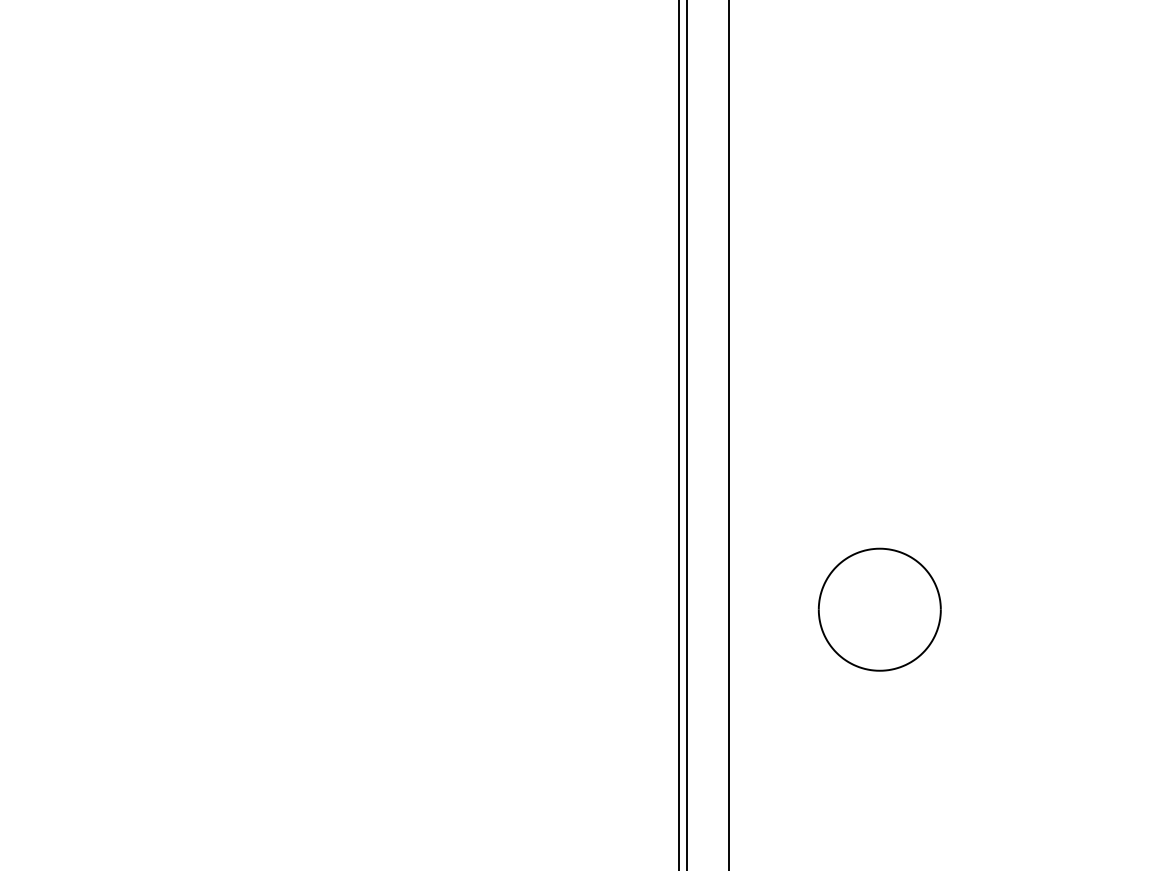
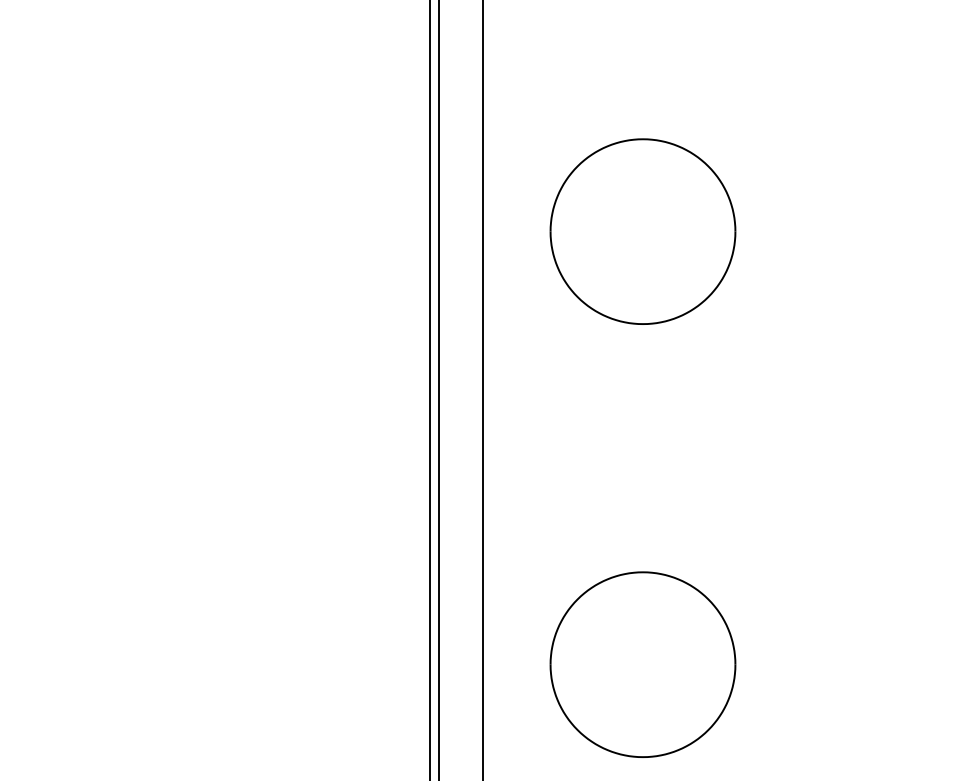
part: (879, 201) -> (642, 231), added
part: (879, 609) -> (642, 664), size x1.43

